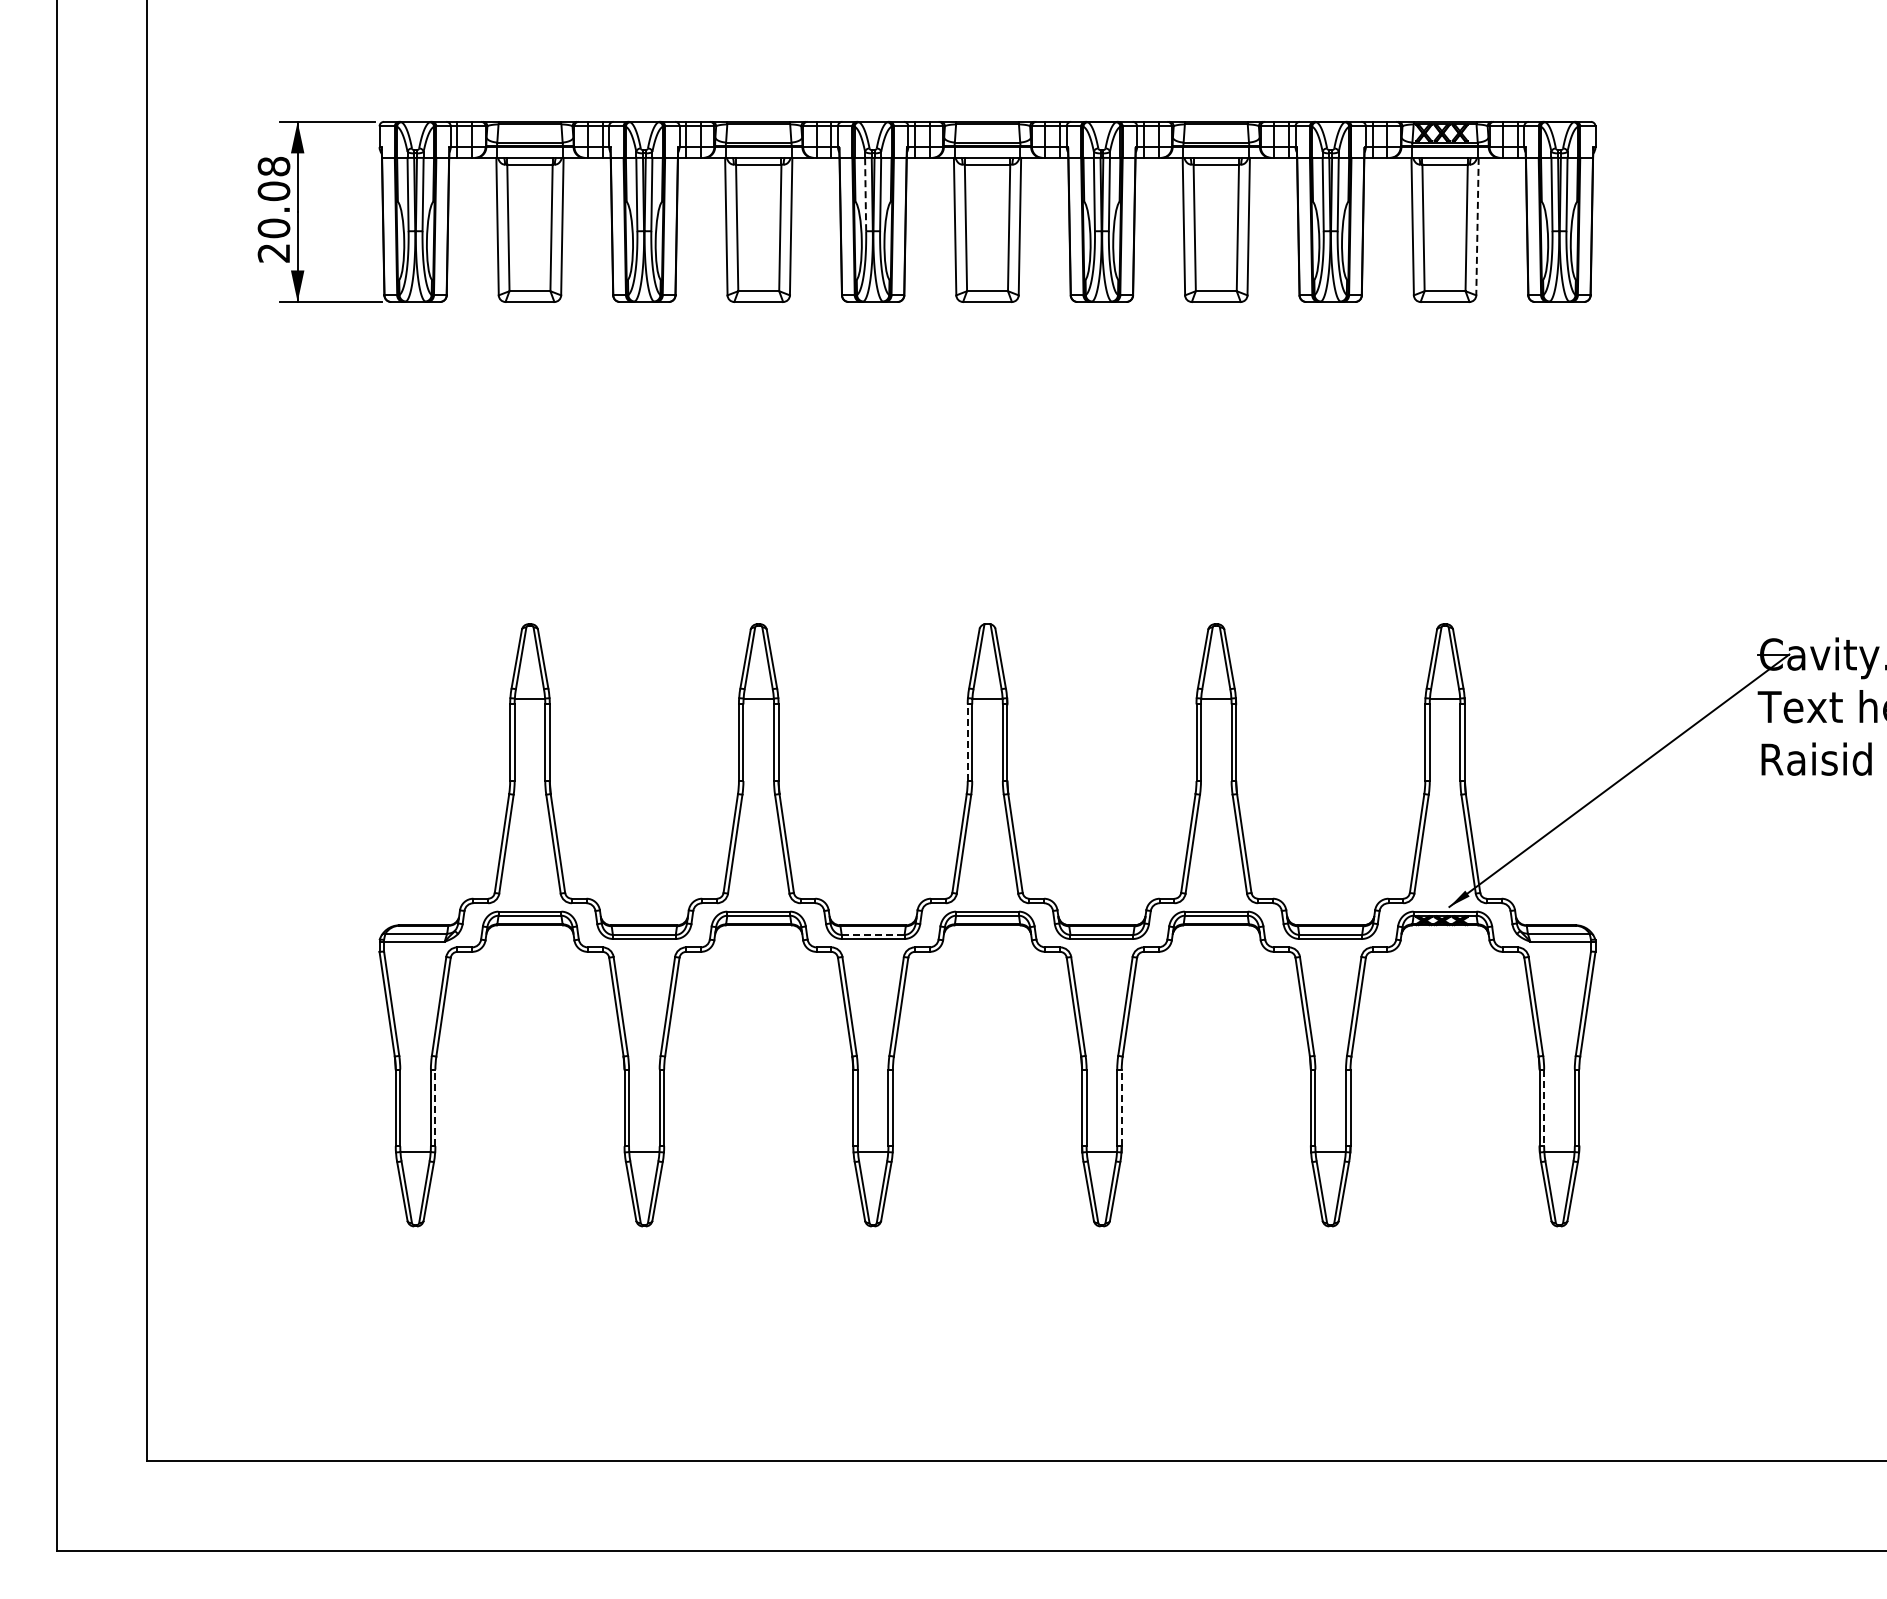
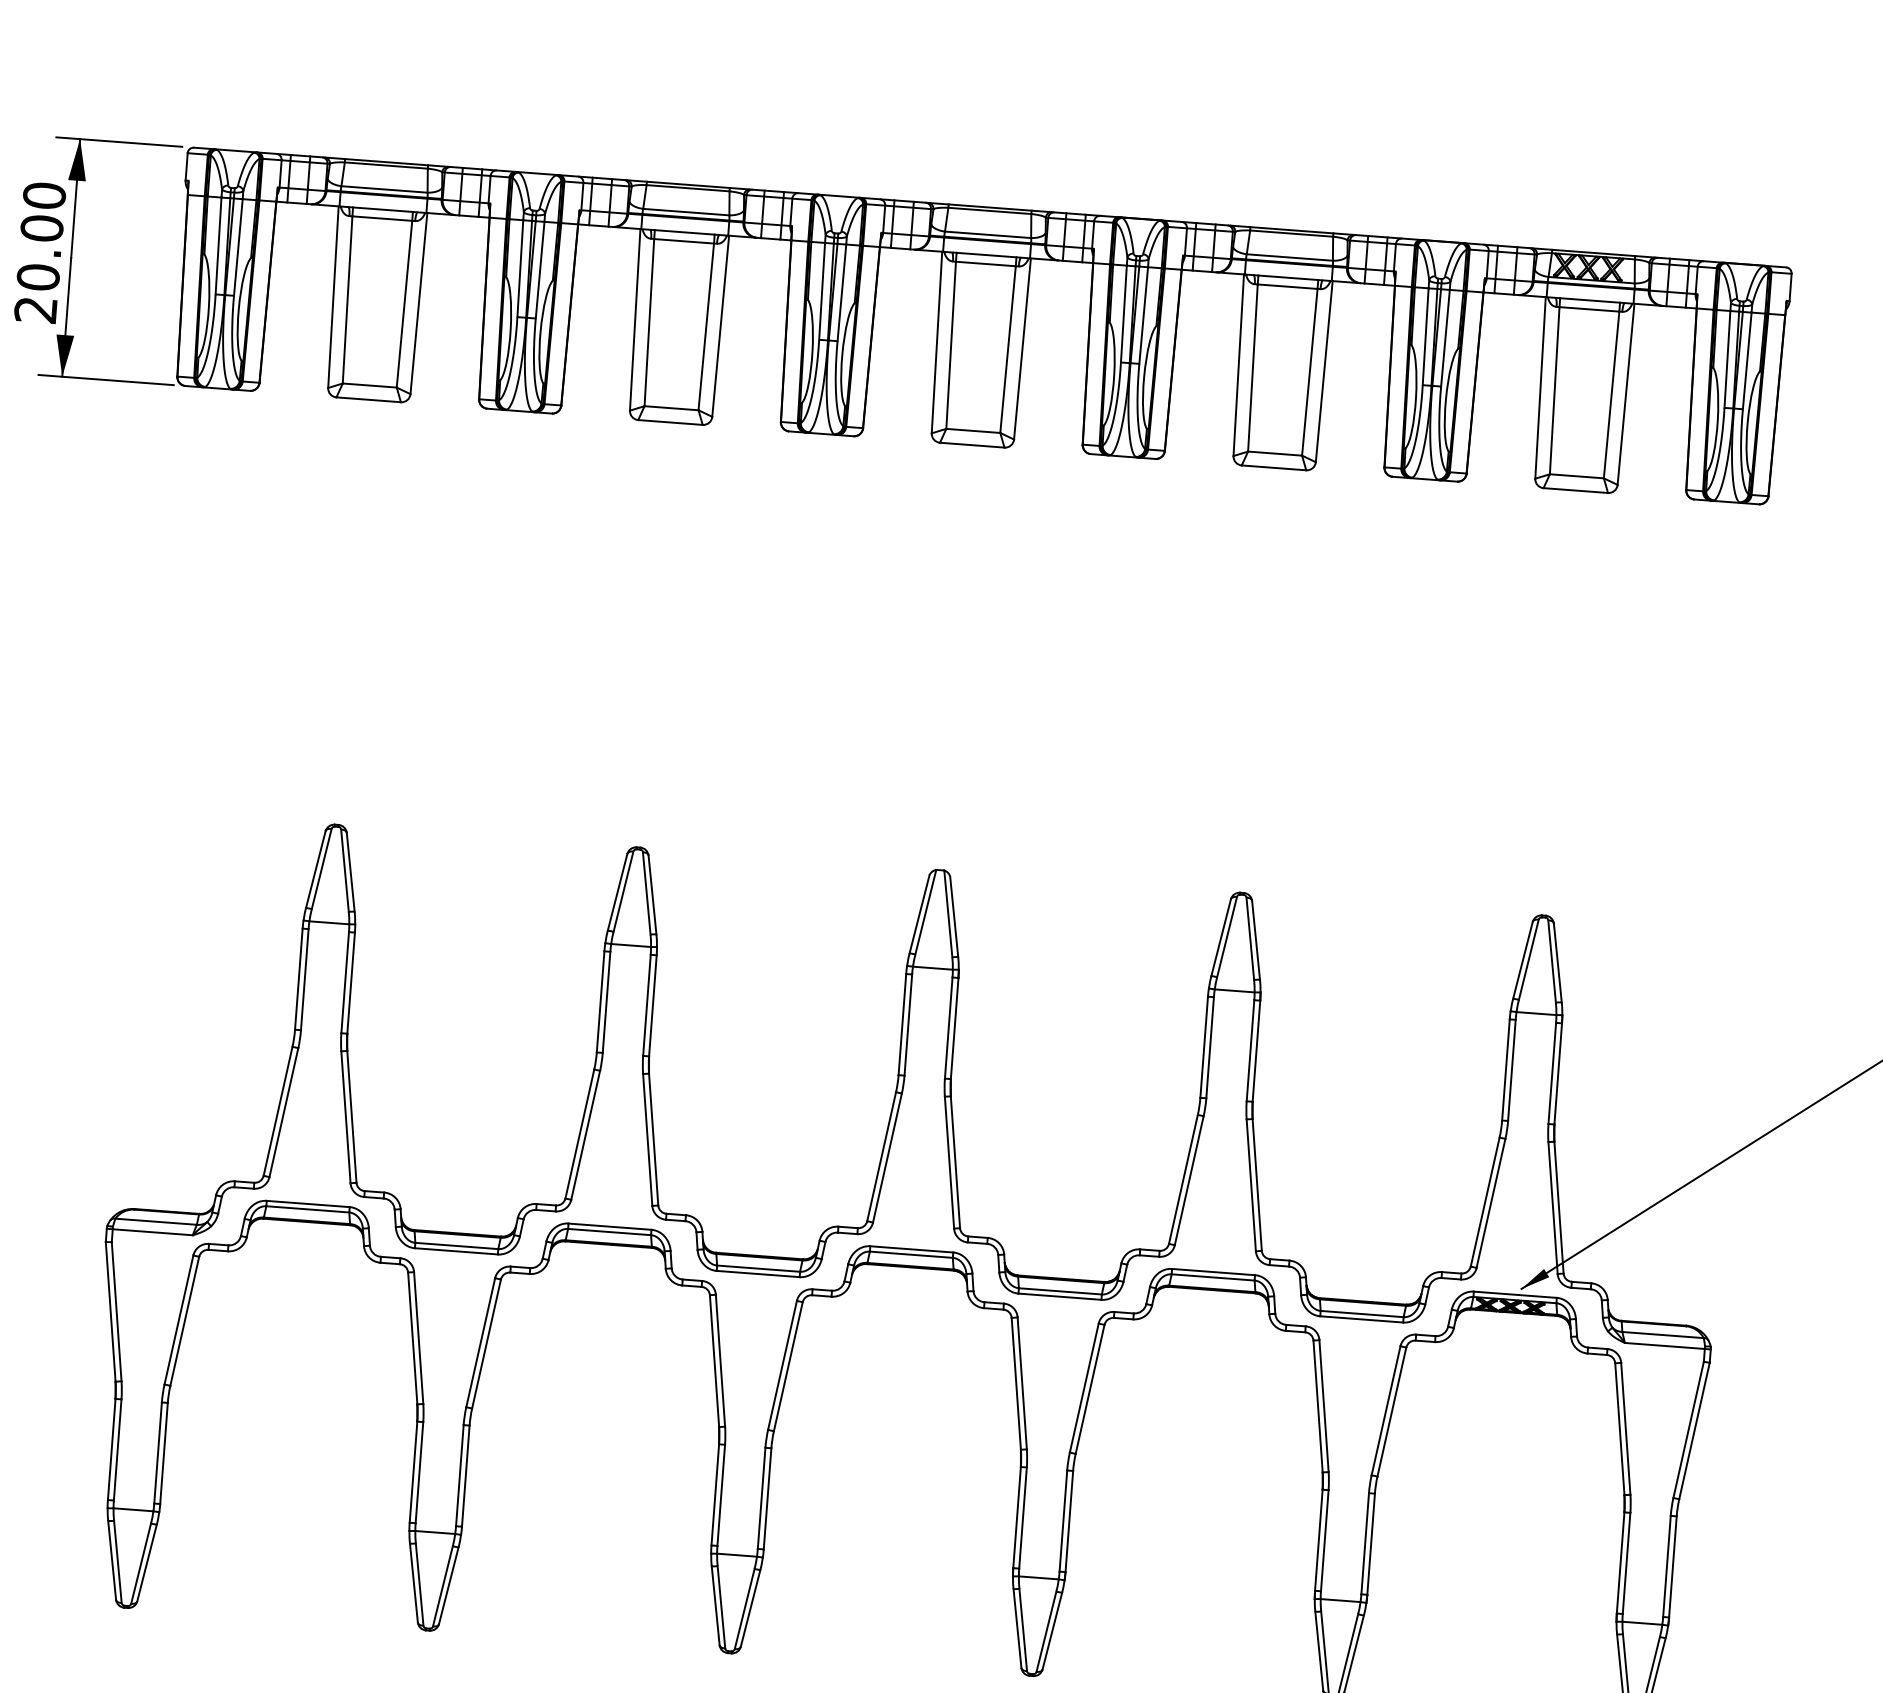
text: (274, 166) -> (45, 195), 20.08 -> 20.00
line: (865, 194) -> (821, 291), dashed -> solid
line: (1477, 226) -> (1626, 394), dashed -> solid
line: (967, 742) -> (902, 1024), dashed -> solid
line: (873, 934) -> (759, 1268), dashed -> solid
line: (435, 1107) -> (164, 1452), dashed -> solid
line: (1121, 1107) -> (1069, 1520), dashed -> solid
line: (1544, 1108) -> (1626, 1564), dashed -> solid

